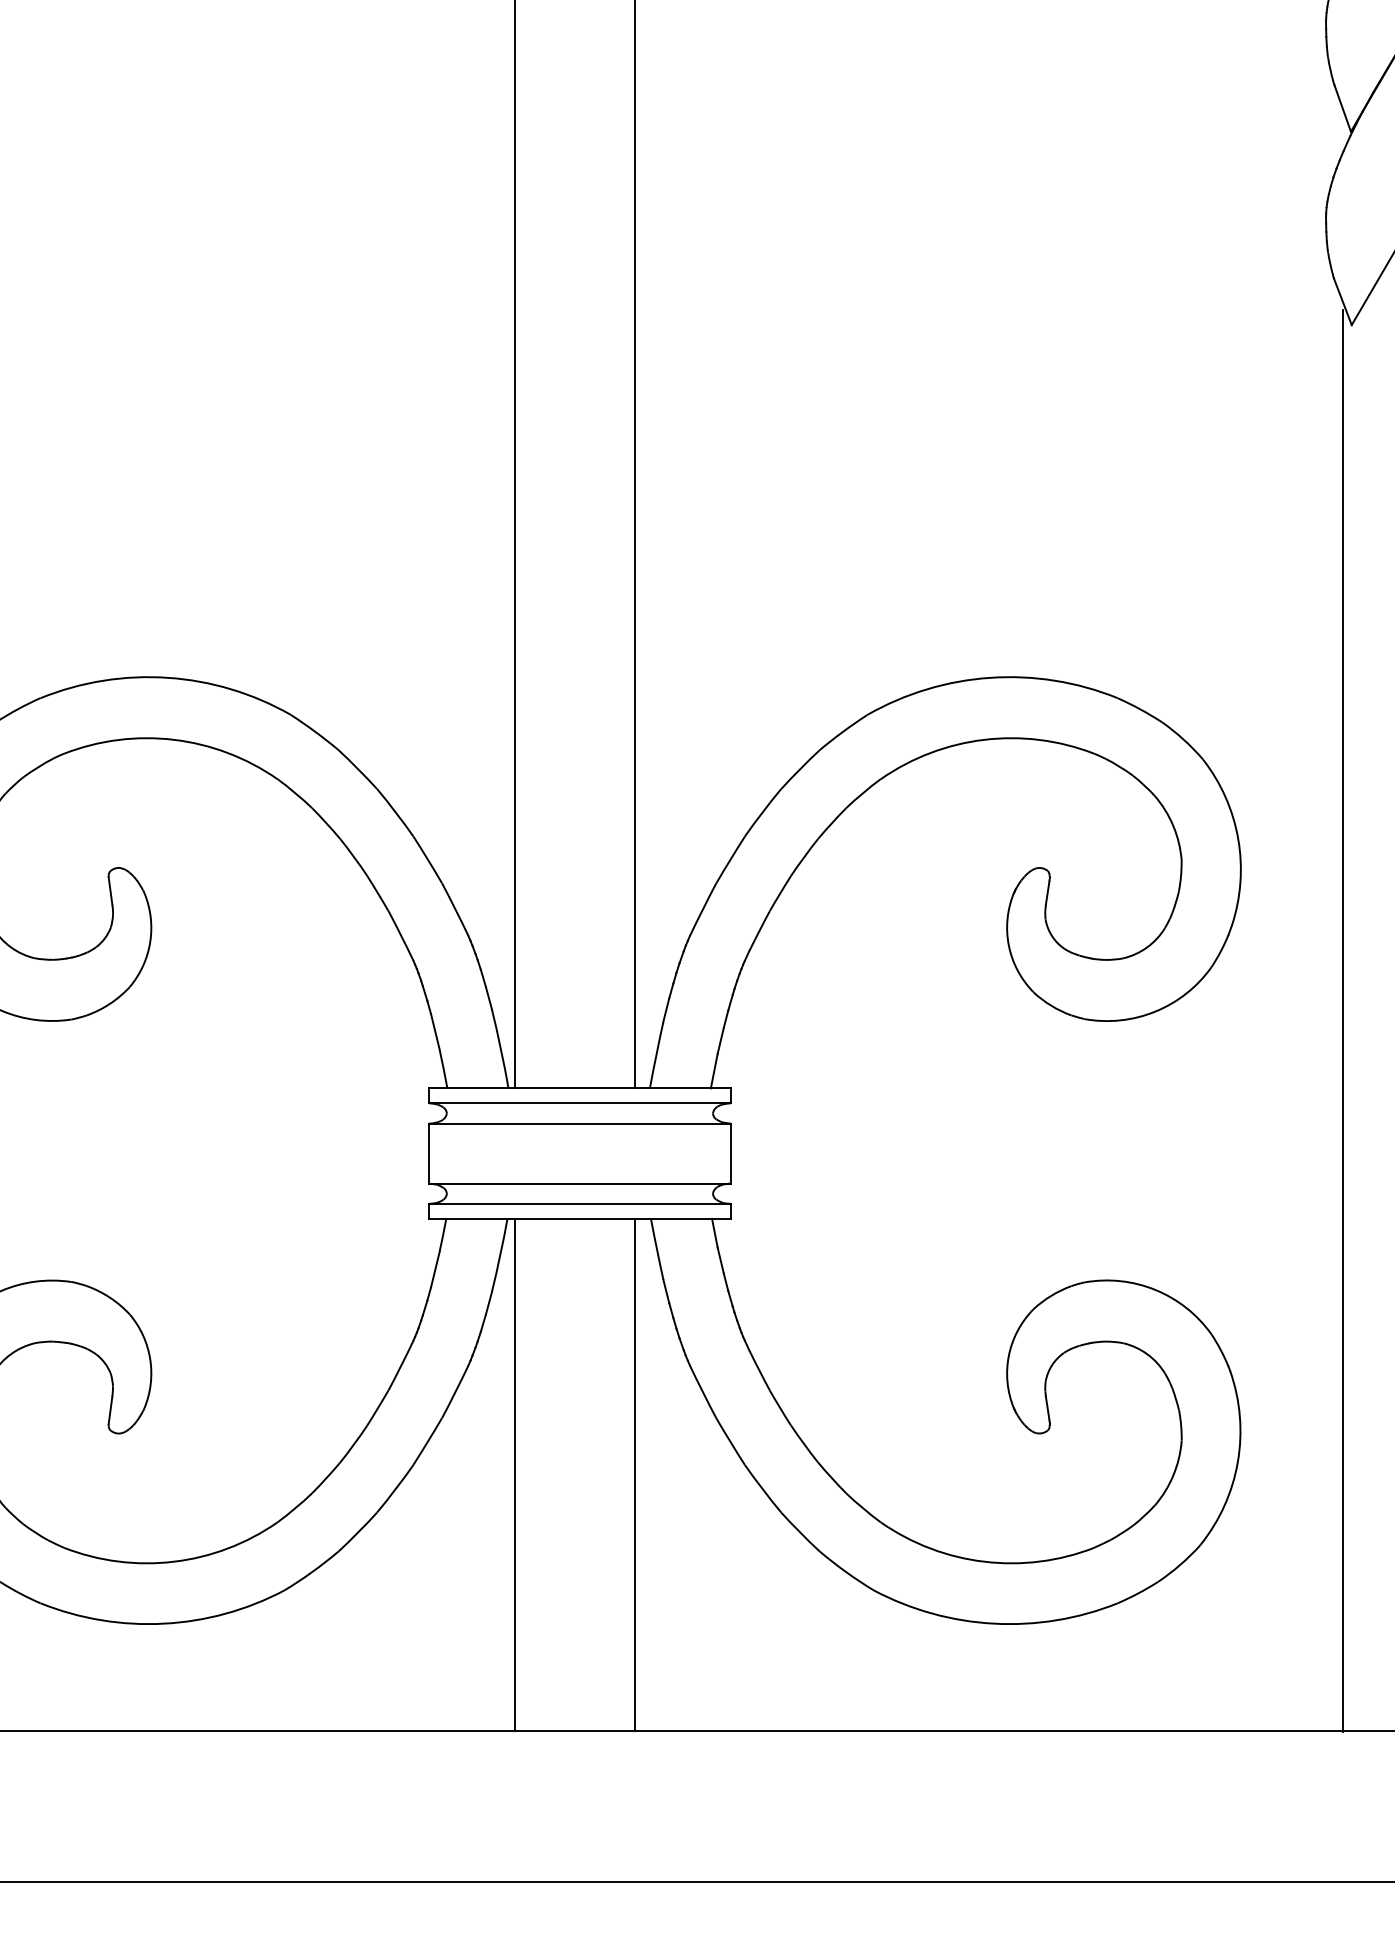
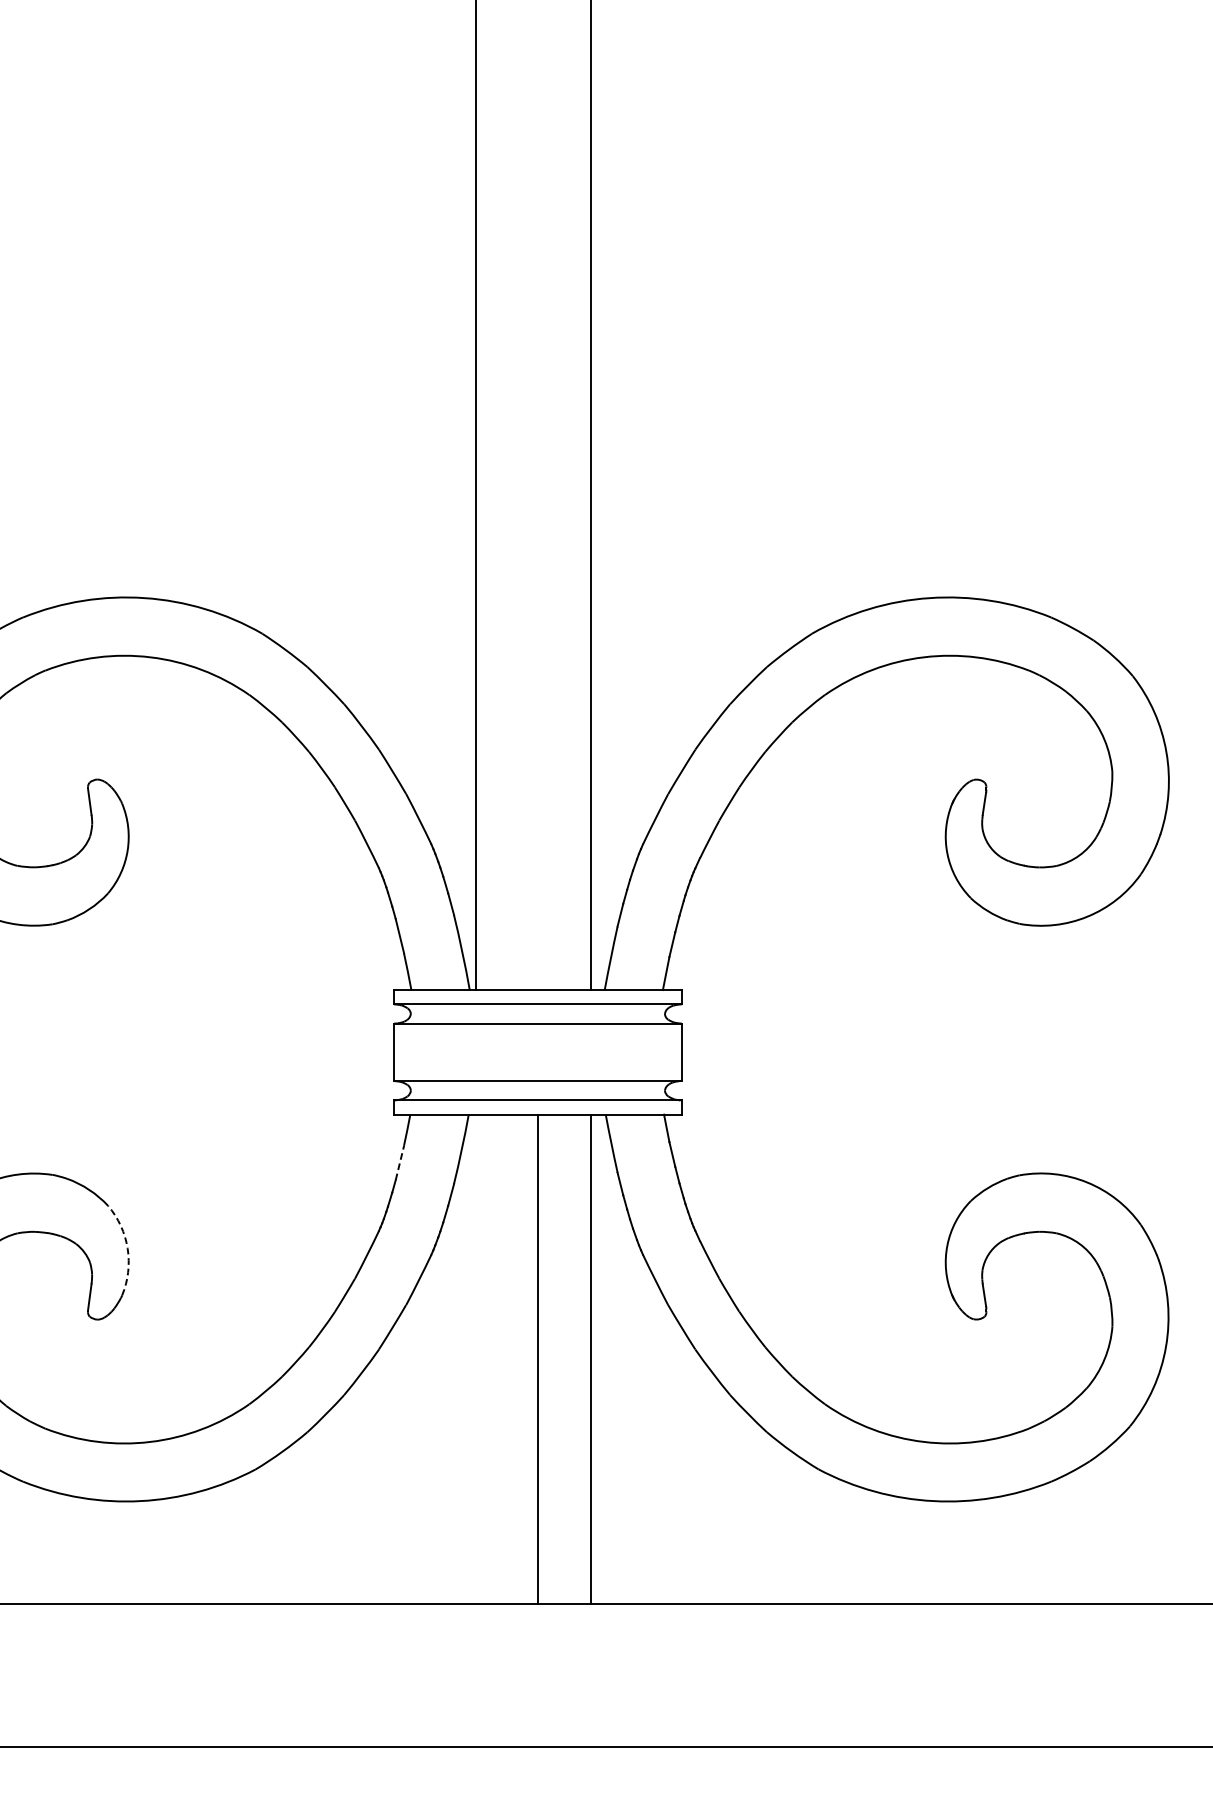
line: (435, 1269) -> (400, 1162), solid -> dashed
arc: (150, 1359) -> (127, 1248), solid -> dashed
line: (514, 1474) -> (537, 1358), moved

